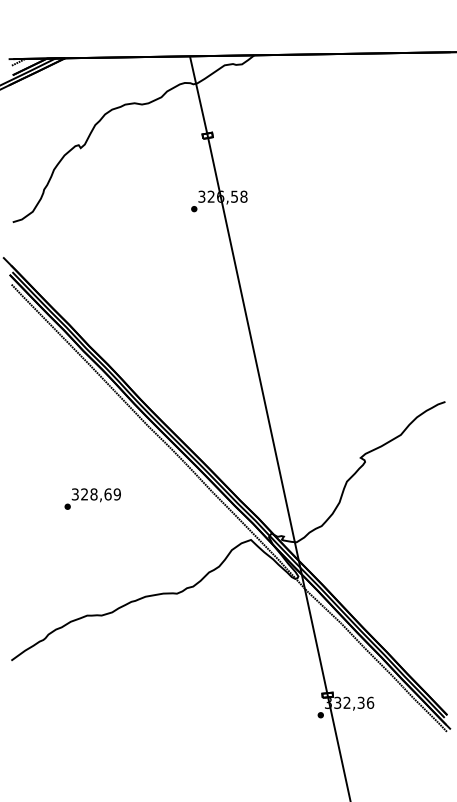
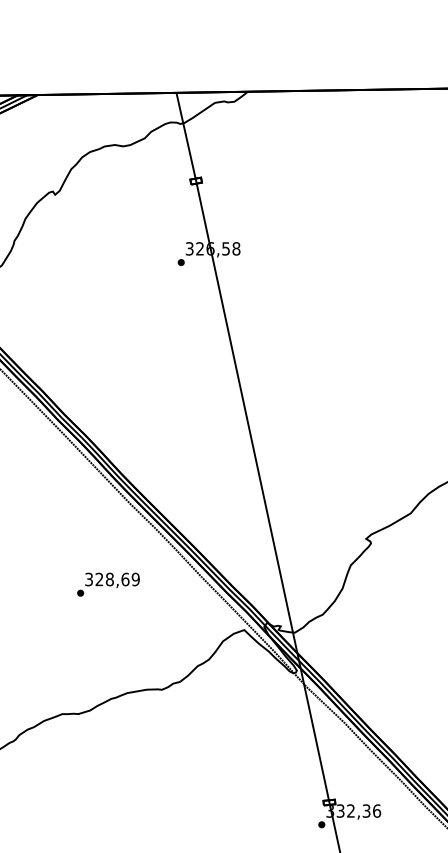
text: (92, 498) -> (108, 584), moved

